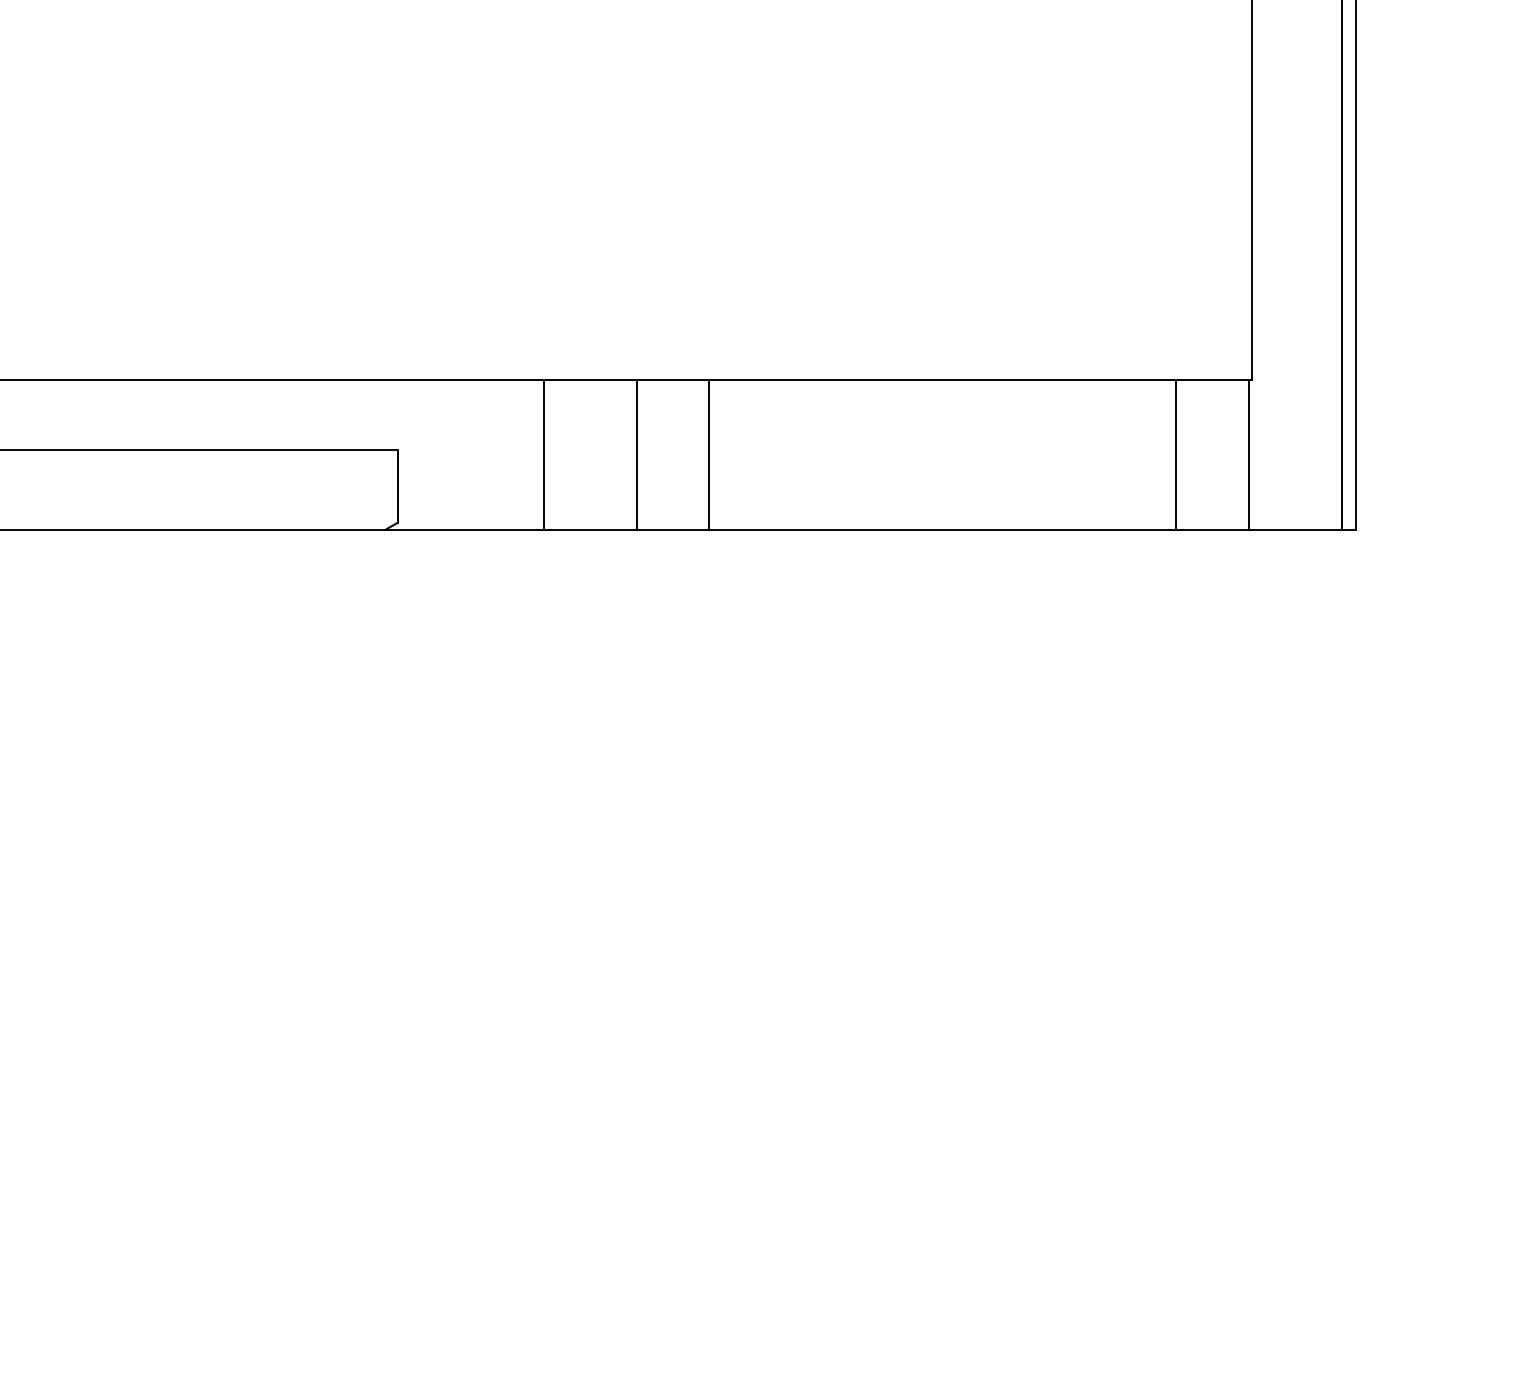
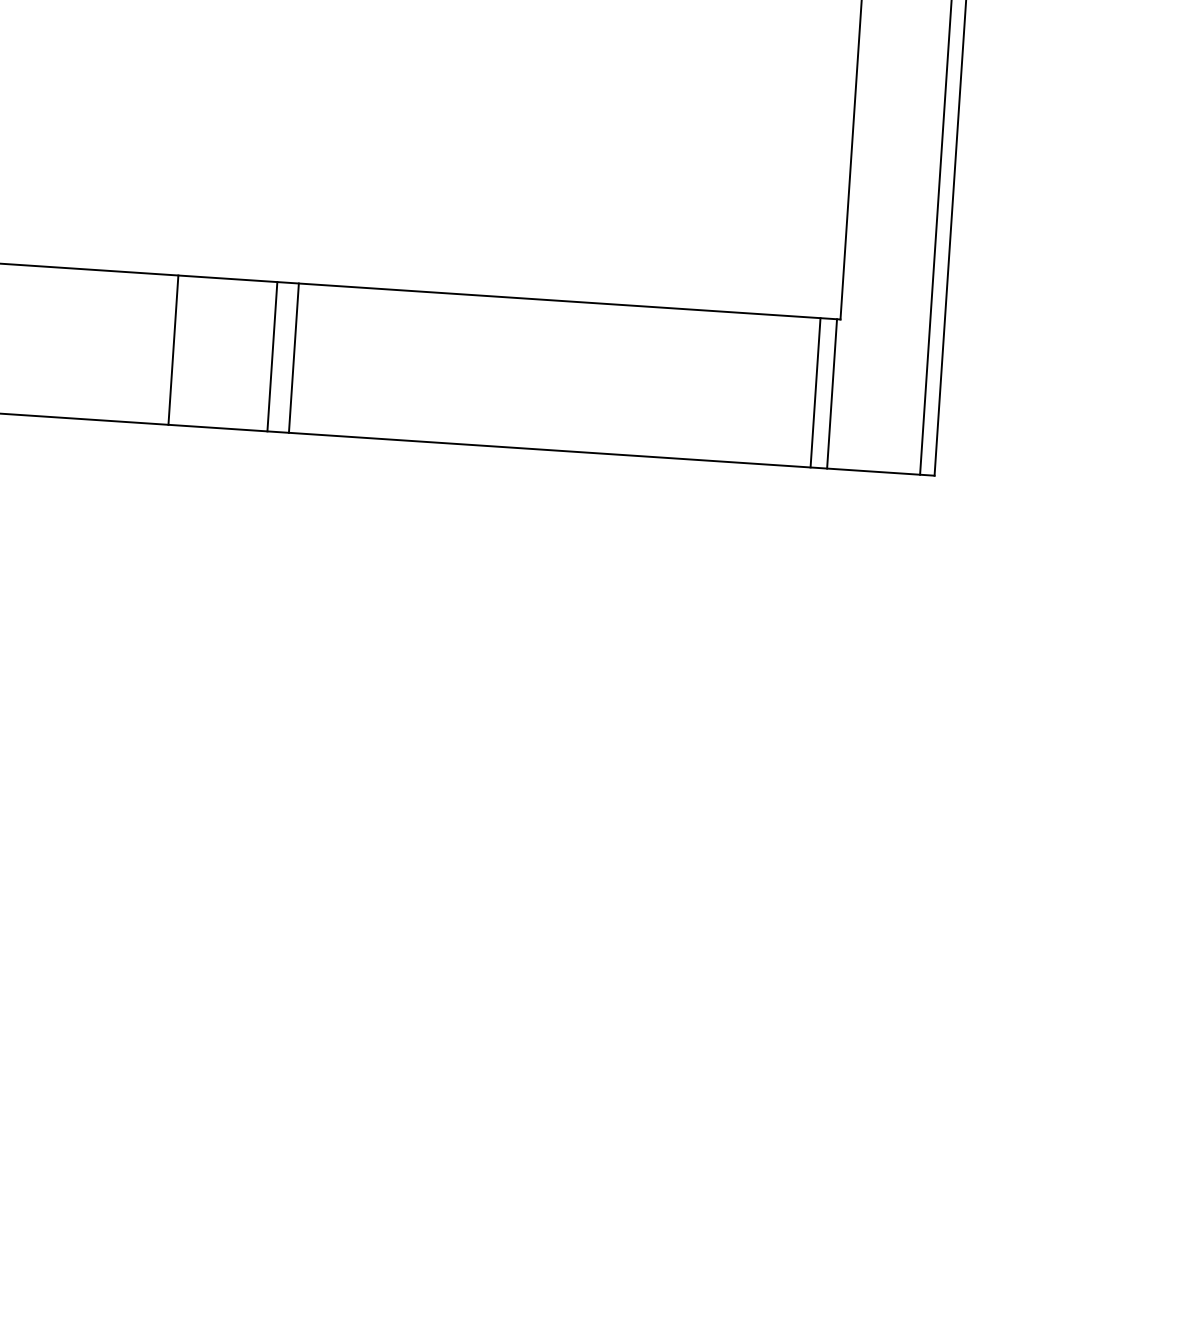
line: (543, 454) -> (173, 349), moved
line: (636, 454) -> (272, 356), moved
line: (1176, 454) -> (815, 392), moved

